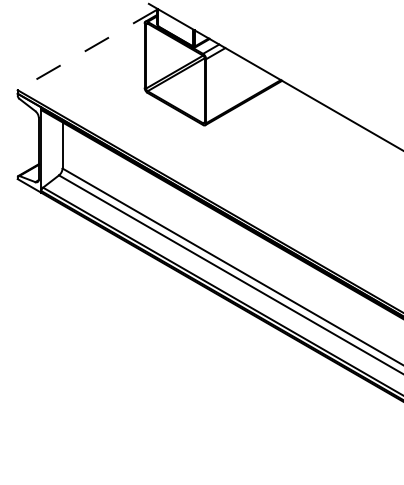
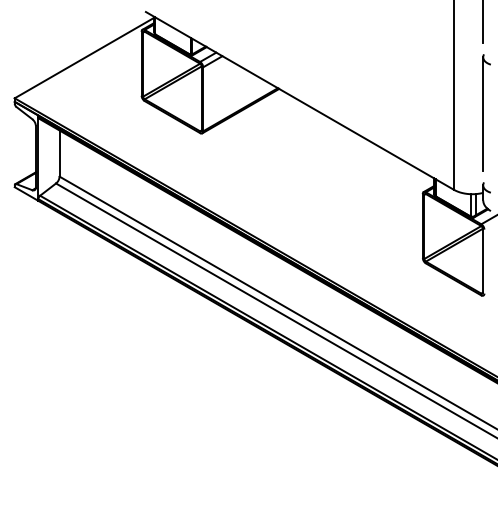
line: (87, 50) -> (84, 58), dashed -> solid

